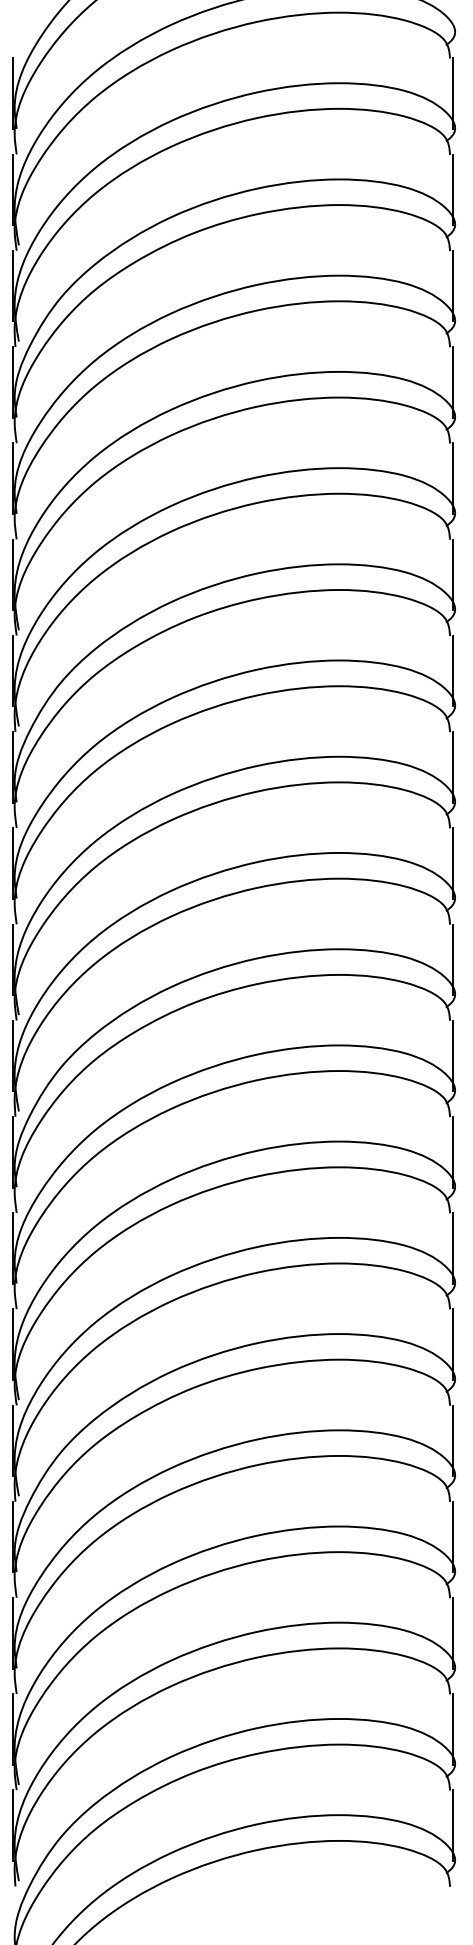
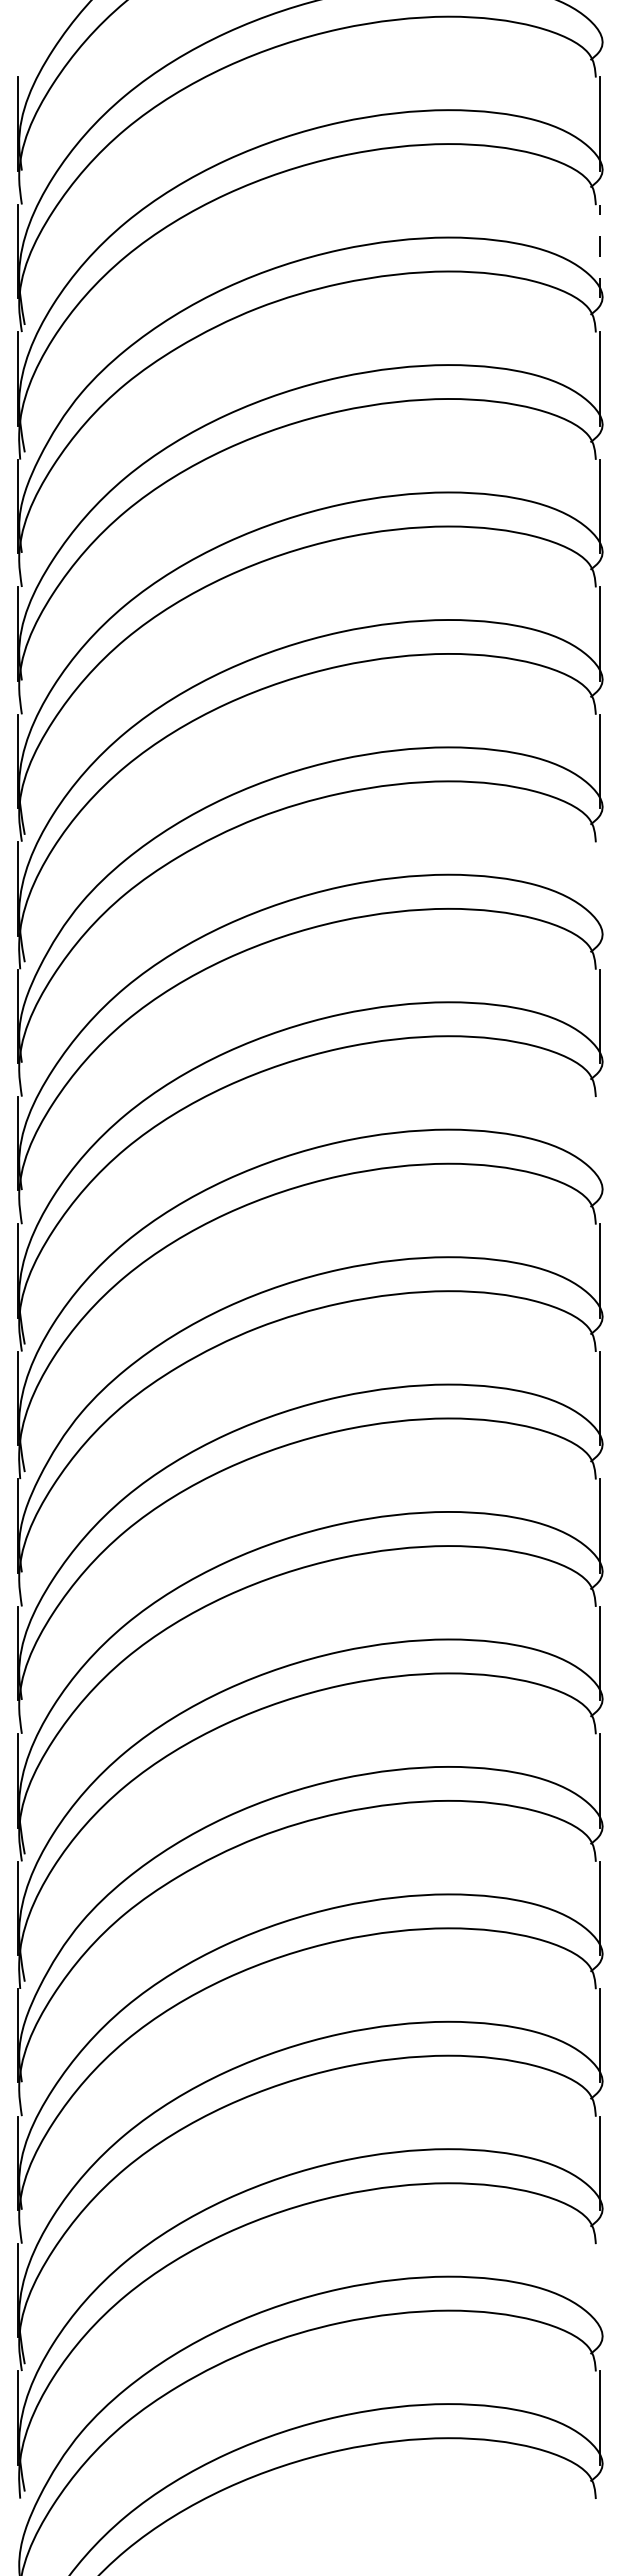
line: (453, 189) -> (600, 251), solid -> dashed
line: (453, 670) -> (600, 888), removed
line: (453, 863) -> (600, 1143), removed
line: (453, 1729) -> (600, 2290), removed

